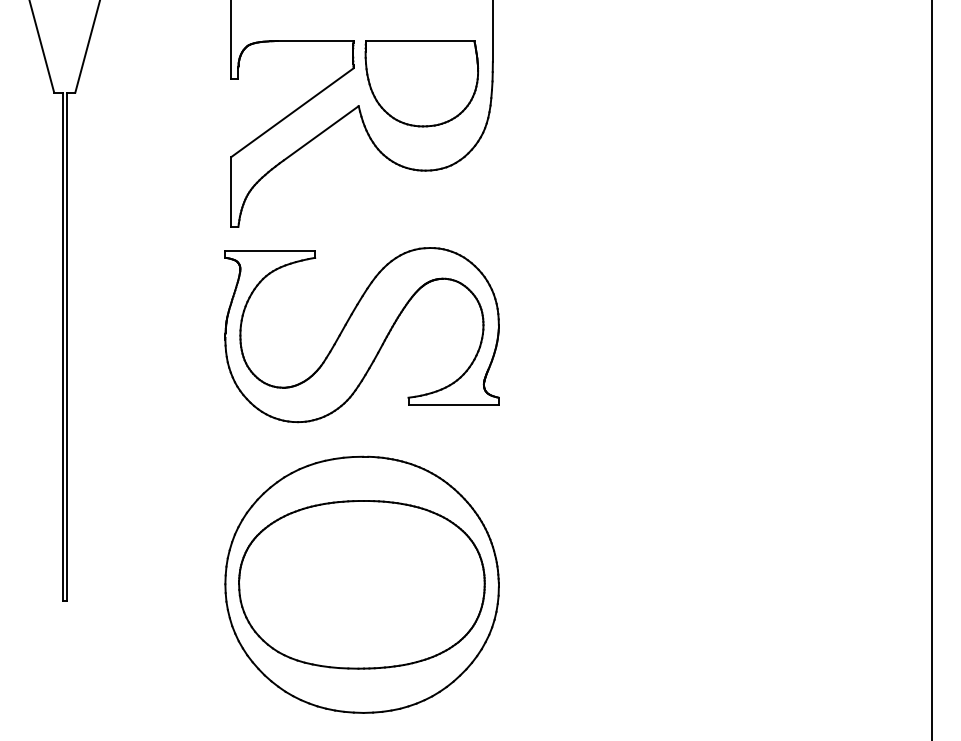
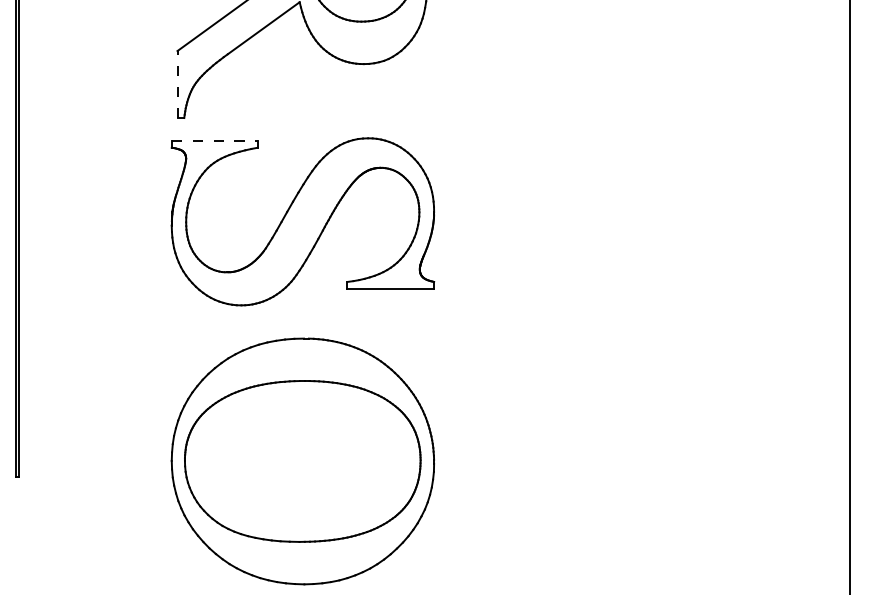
line: (231, 191) -> (177, 84), solid -> dashed
line: (270, 250) -> (215, 140), solid -> dashed

